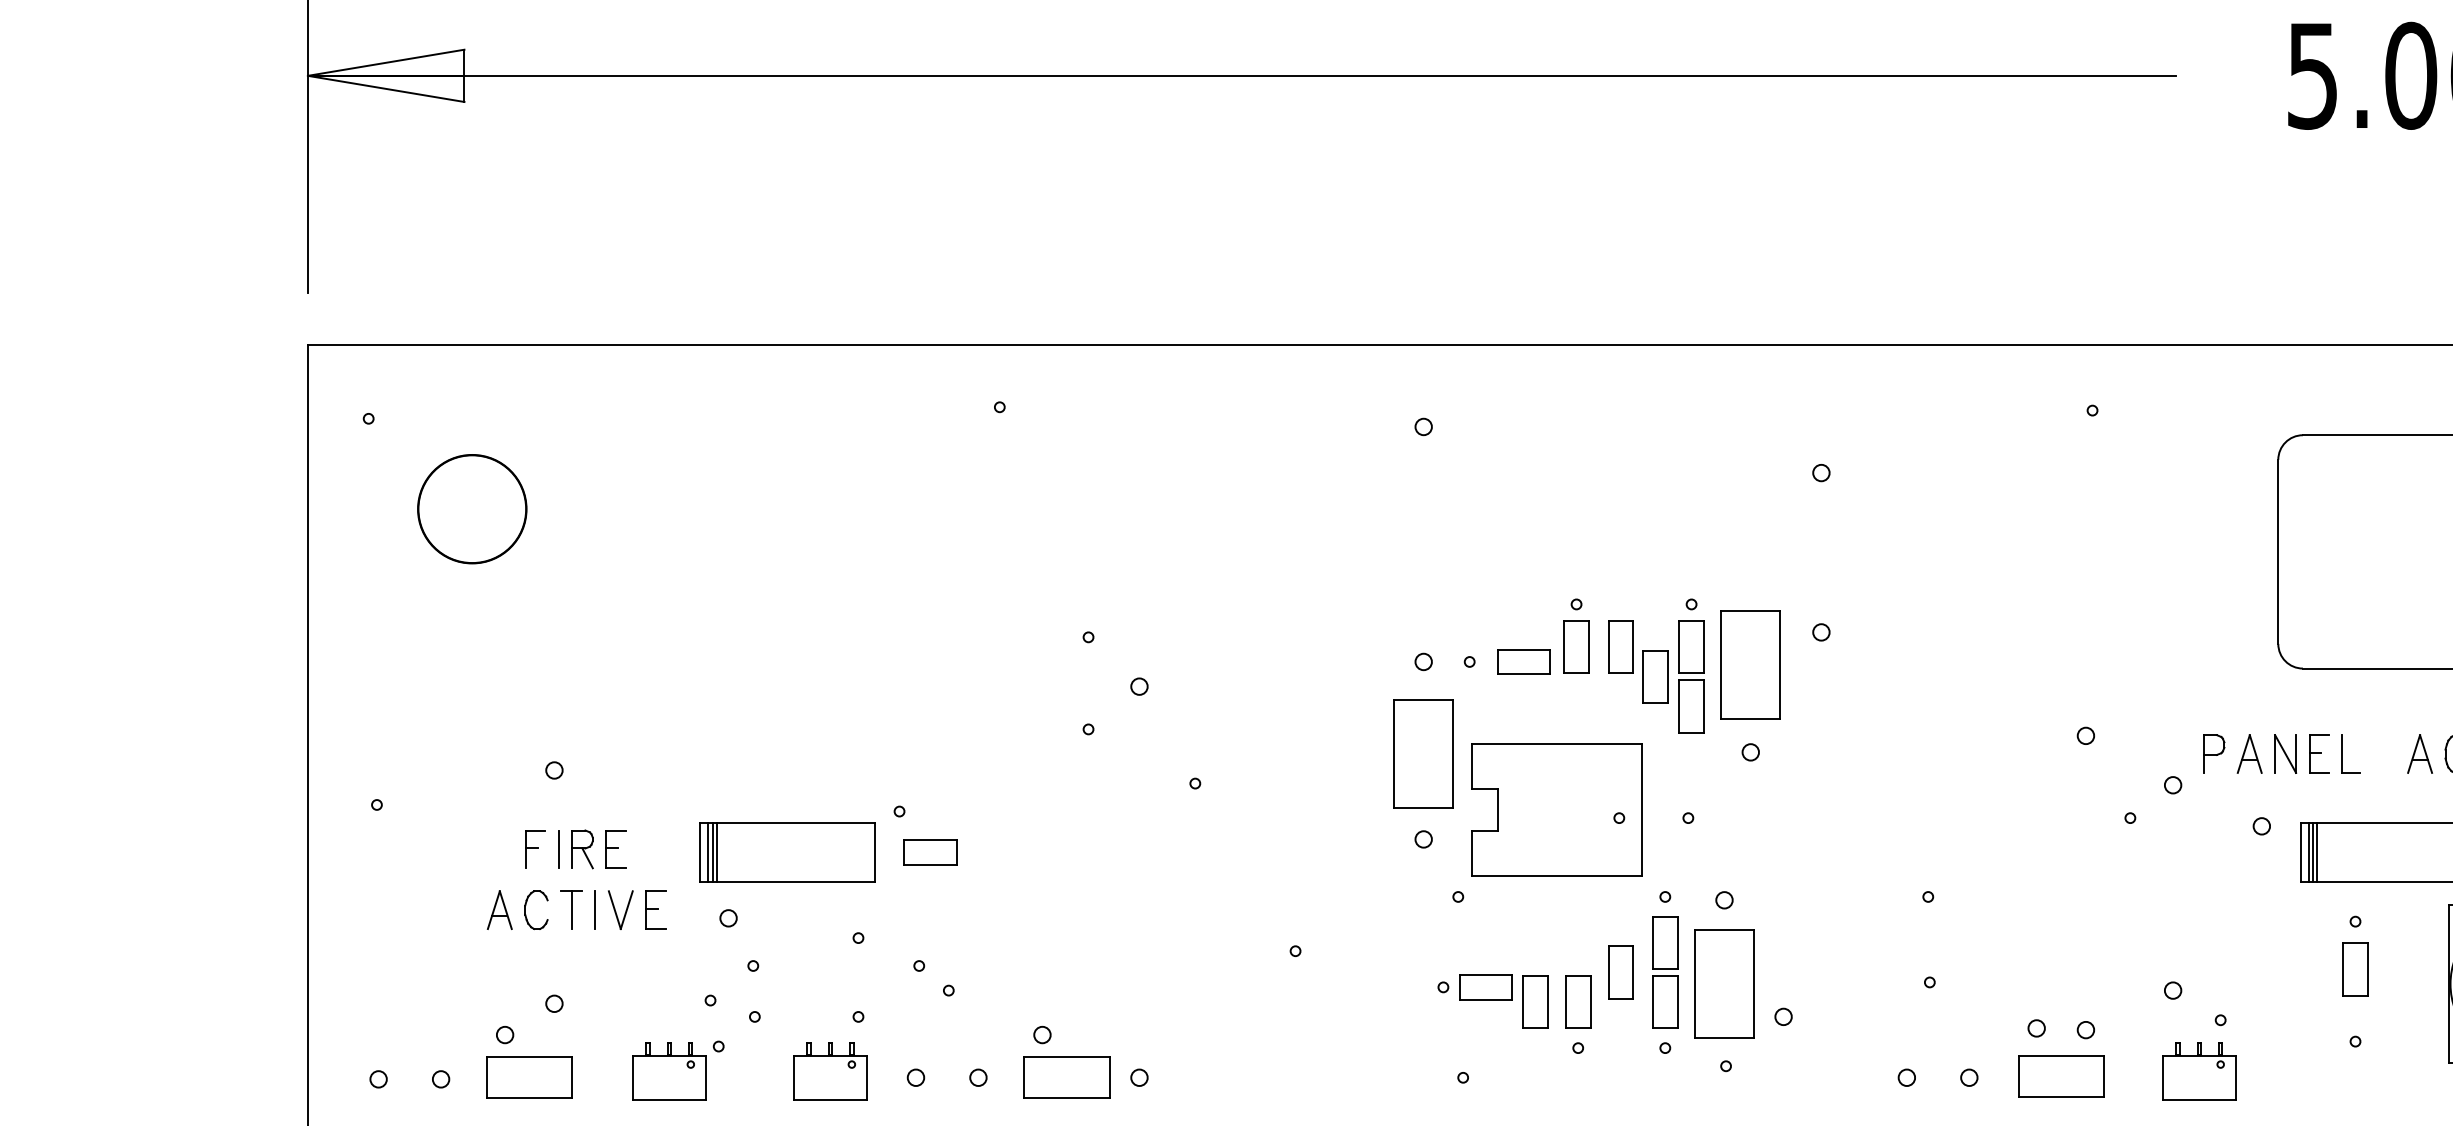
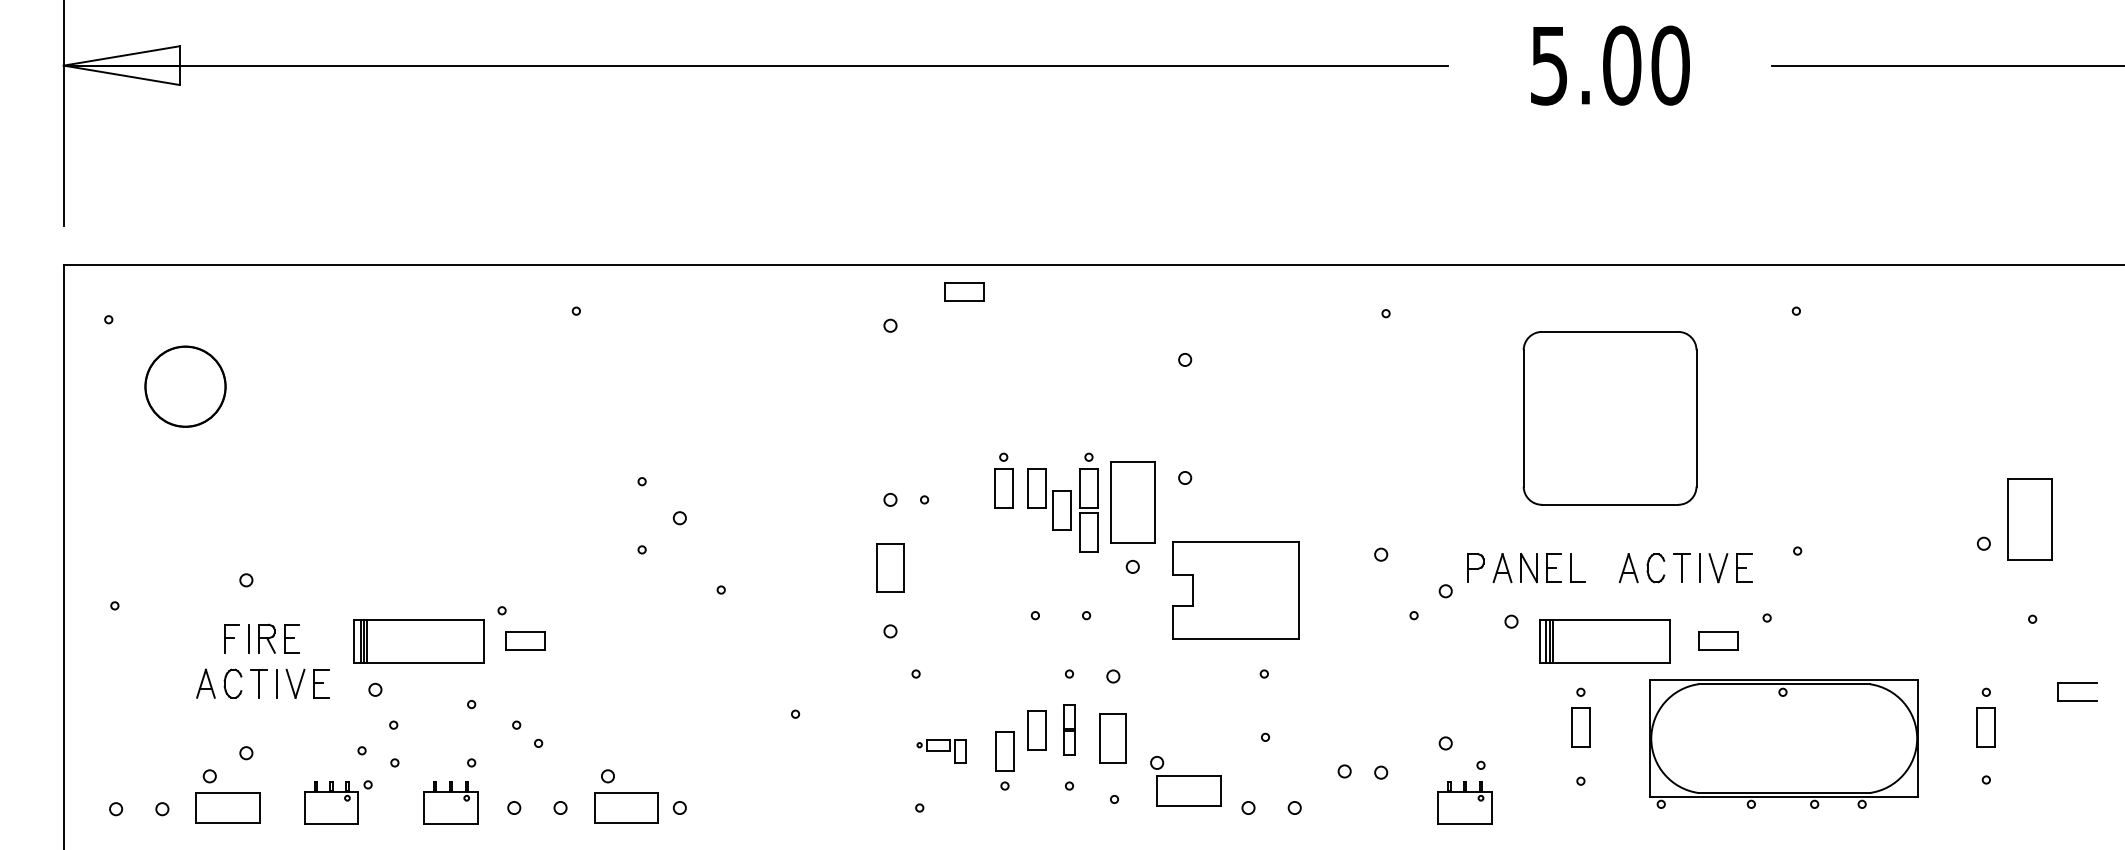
part: (1523, 661) -> (964, 291), moved
part: (1423, 753) -> (890, 567), size x0.6
part: (1555, 809) -> (1235, 590), moved
part: (1665, 971) -> (1069, 729), size x0.6
part: (1723, 983) -> (1112, 738), size x0.6
part: (1492, 1001) -> (941, 751), size x0.6
part: (2060, 1075) -> (1188, 790), moved

